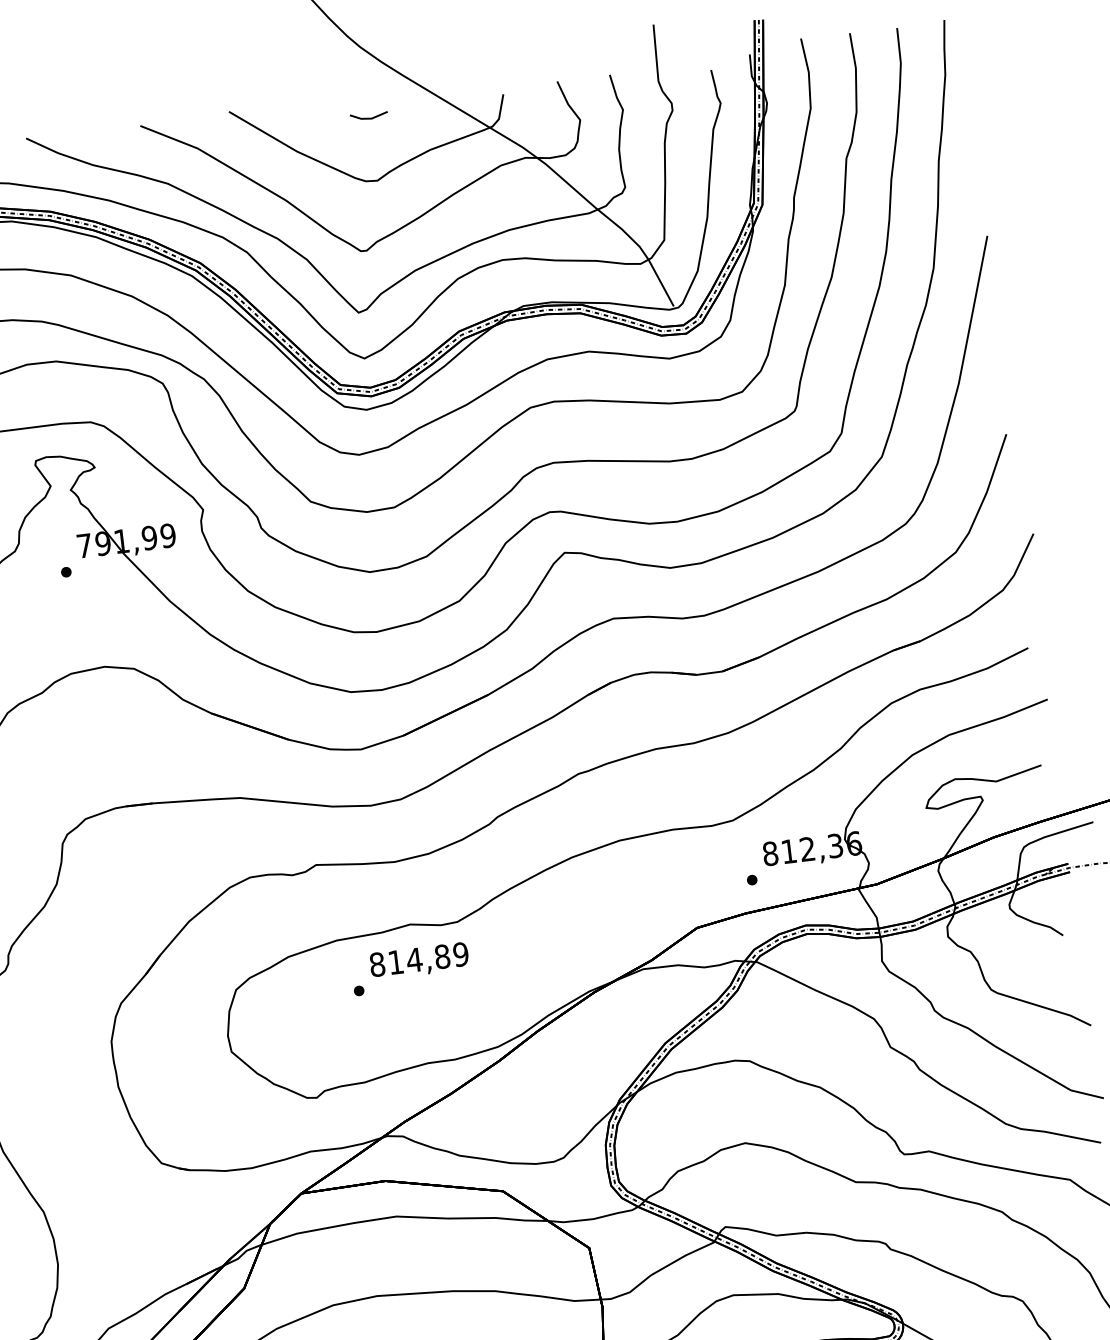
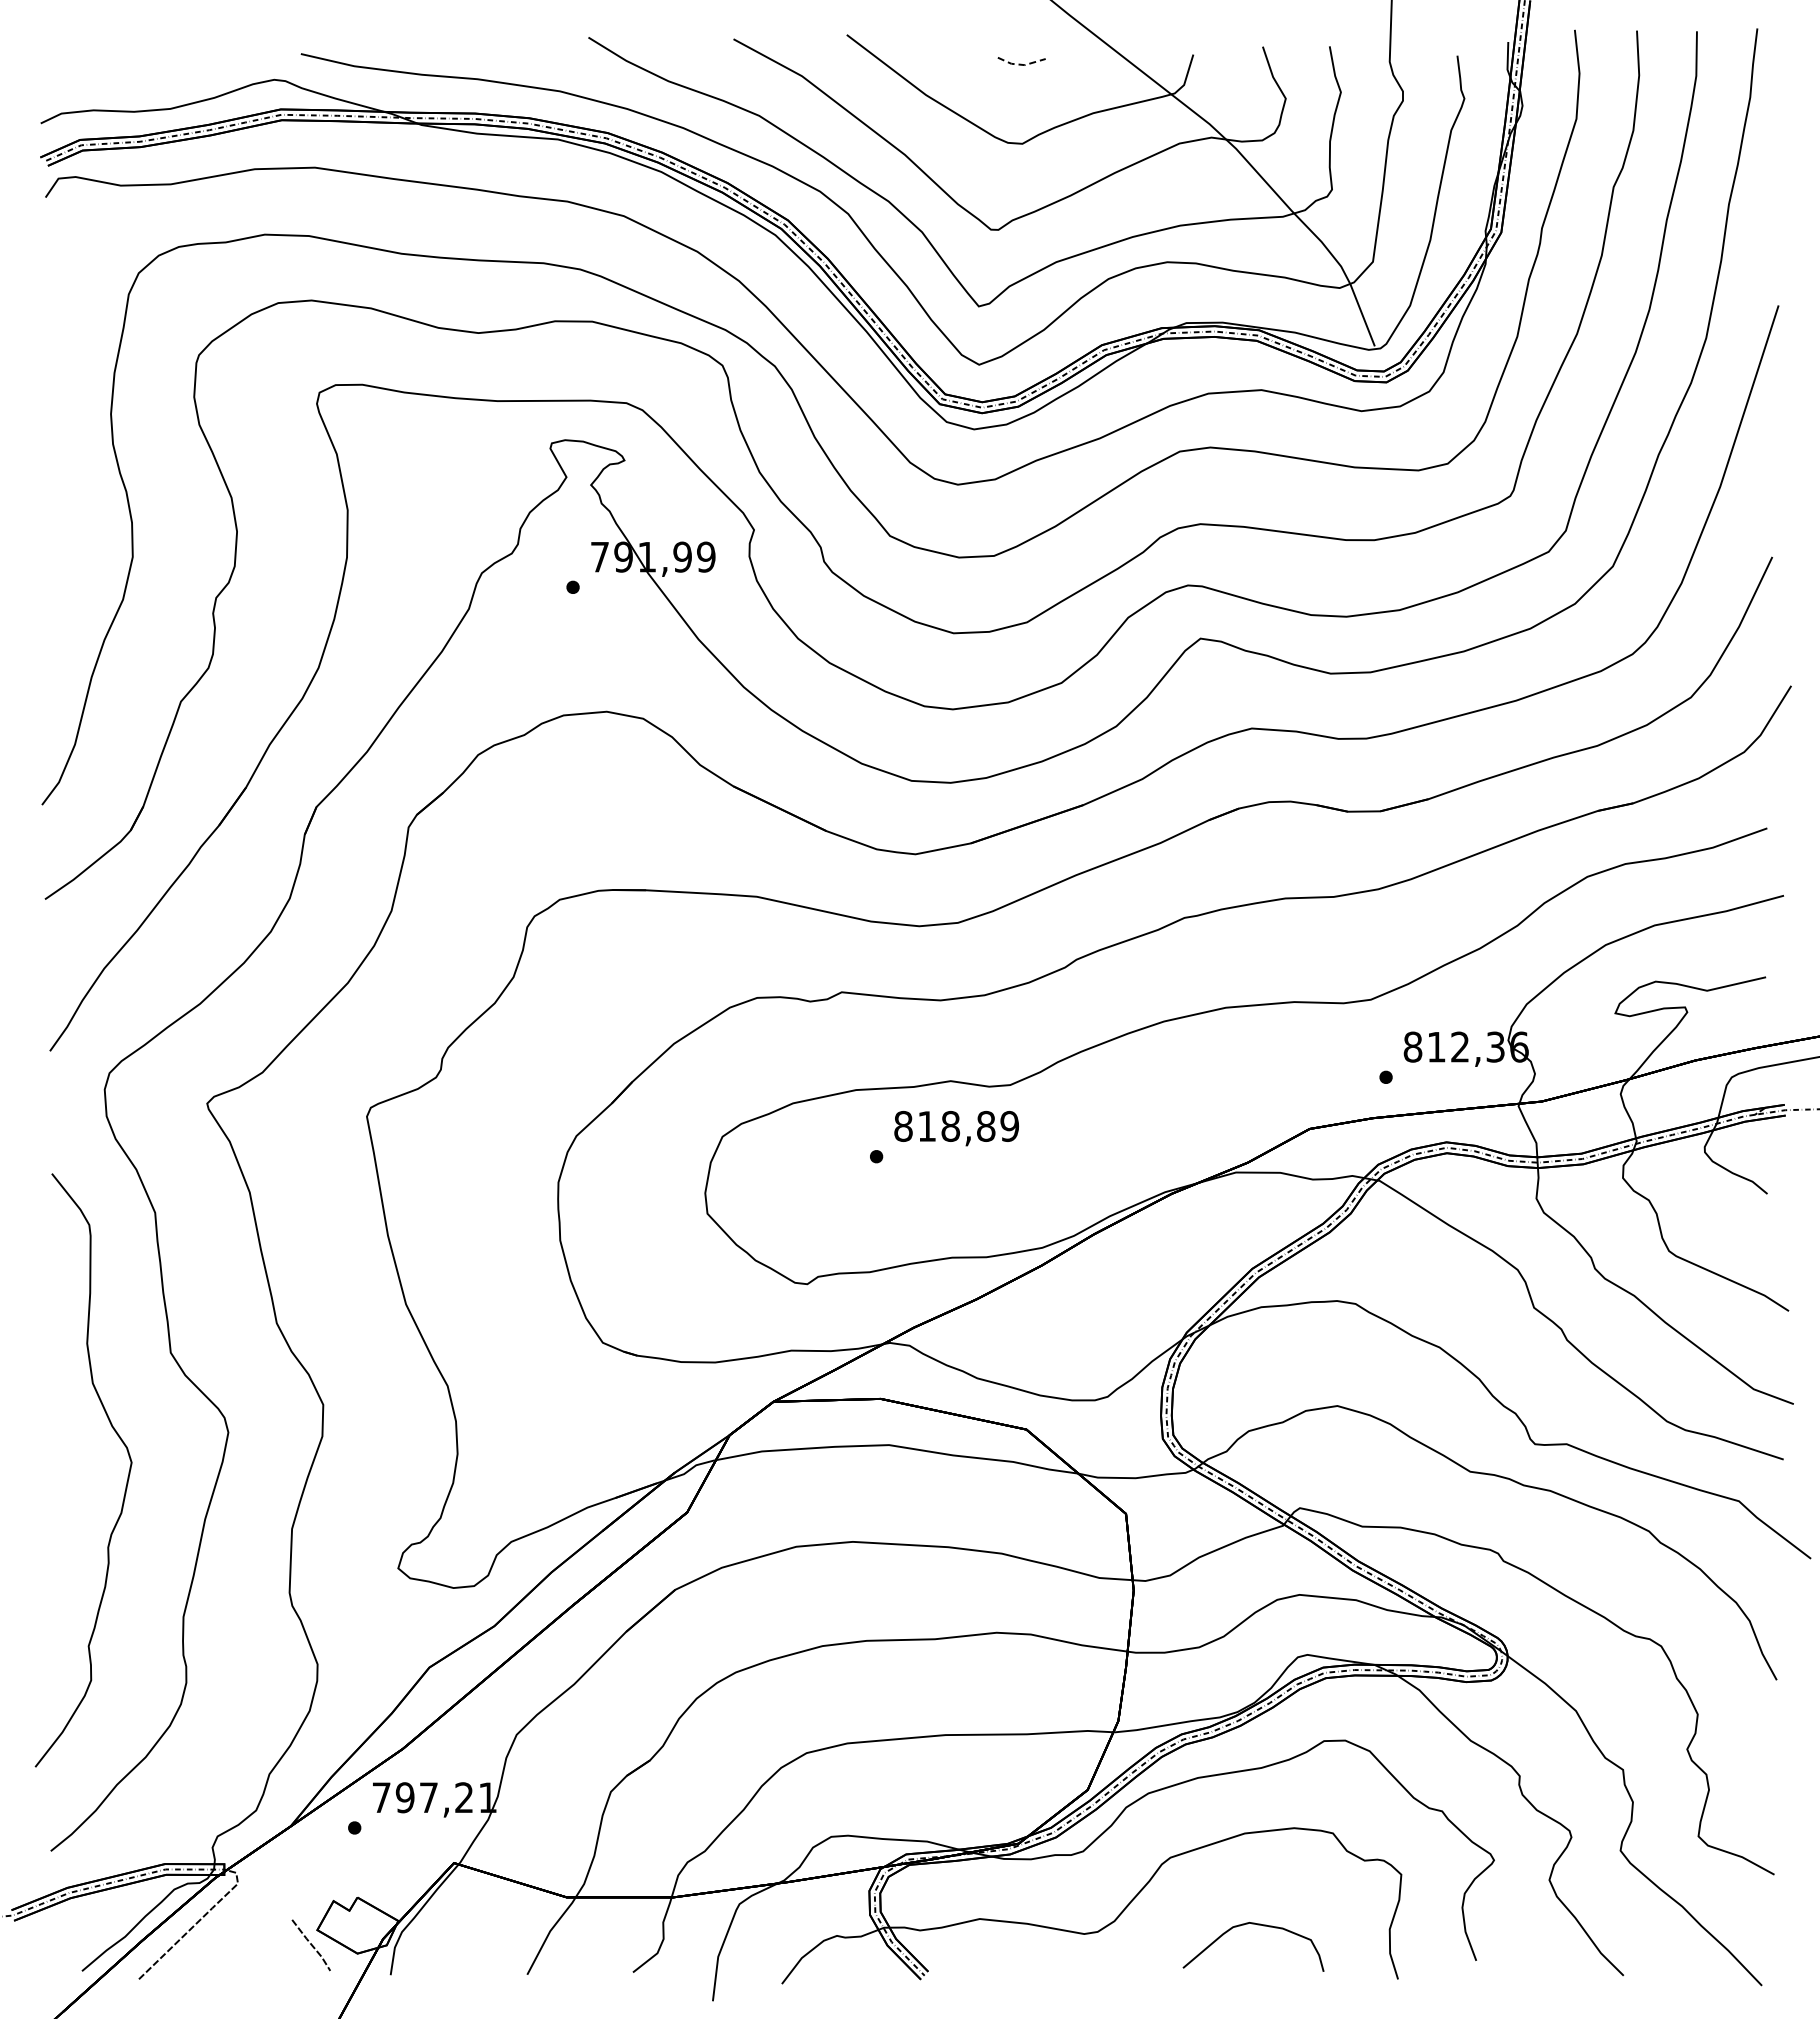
line: (369, 118) -> (1021, 64), solid -> dashed
text: (414, 959) -> (950, 1125), 814,89 -> 818,89

